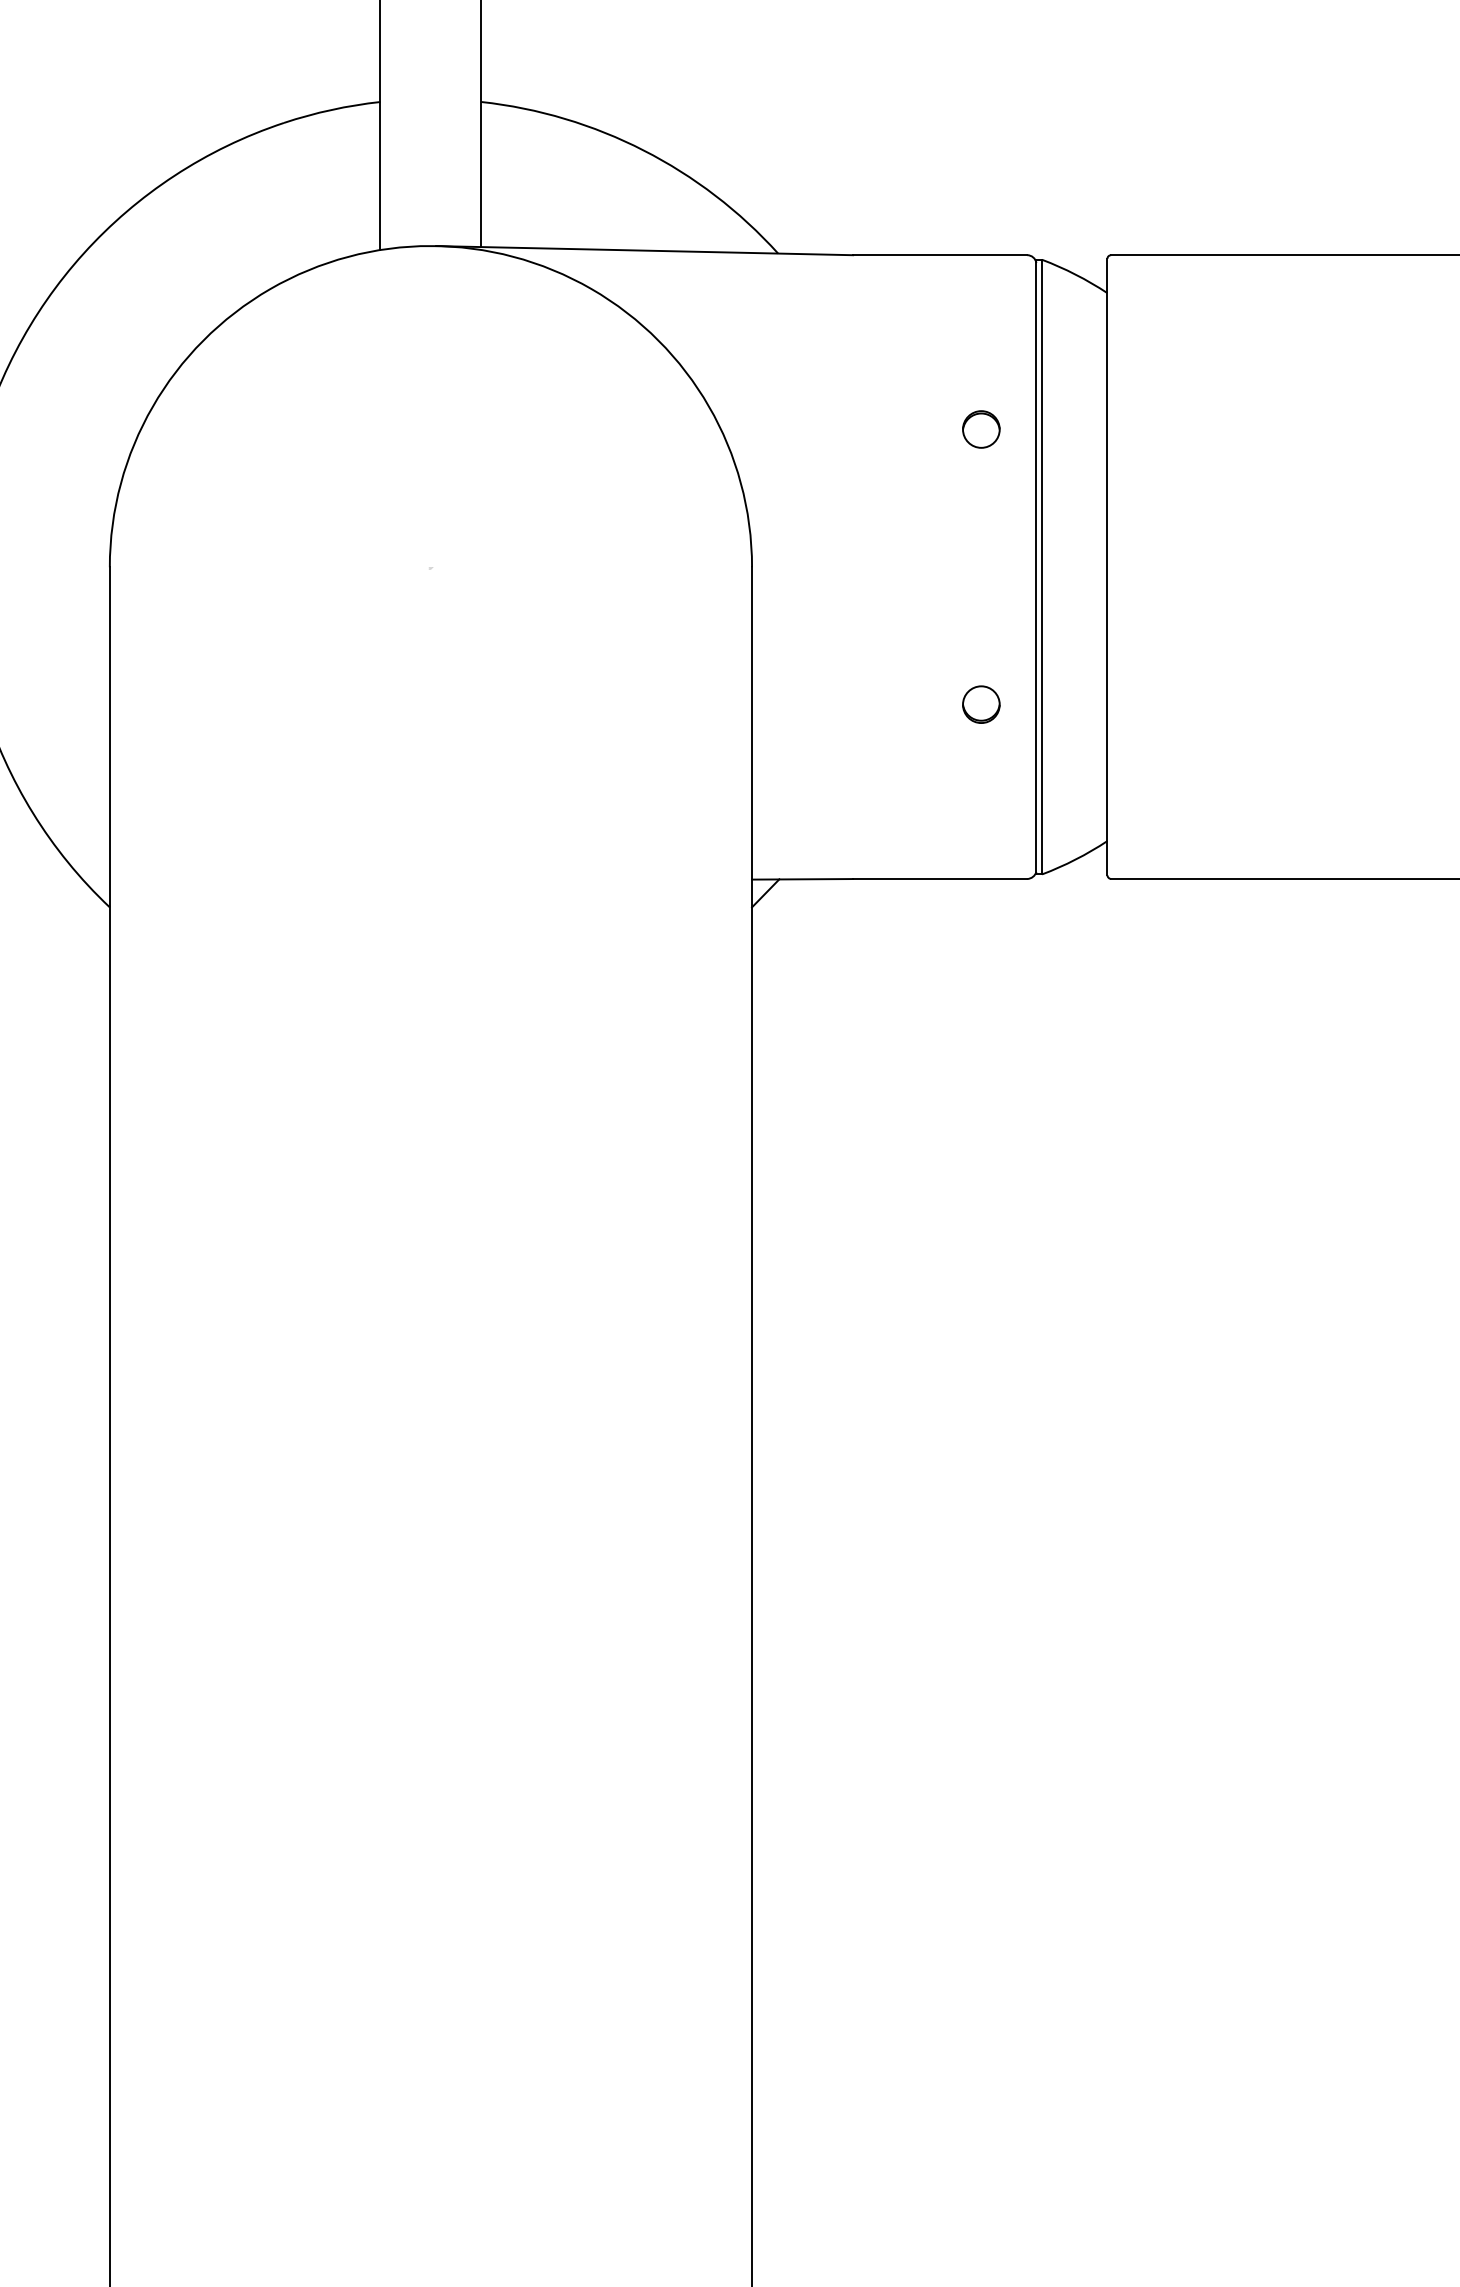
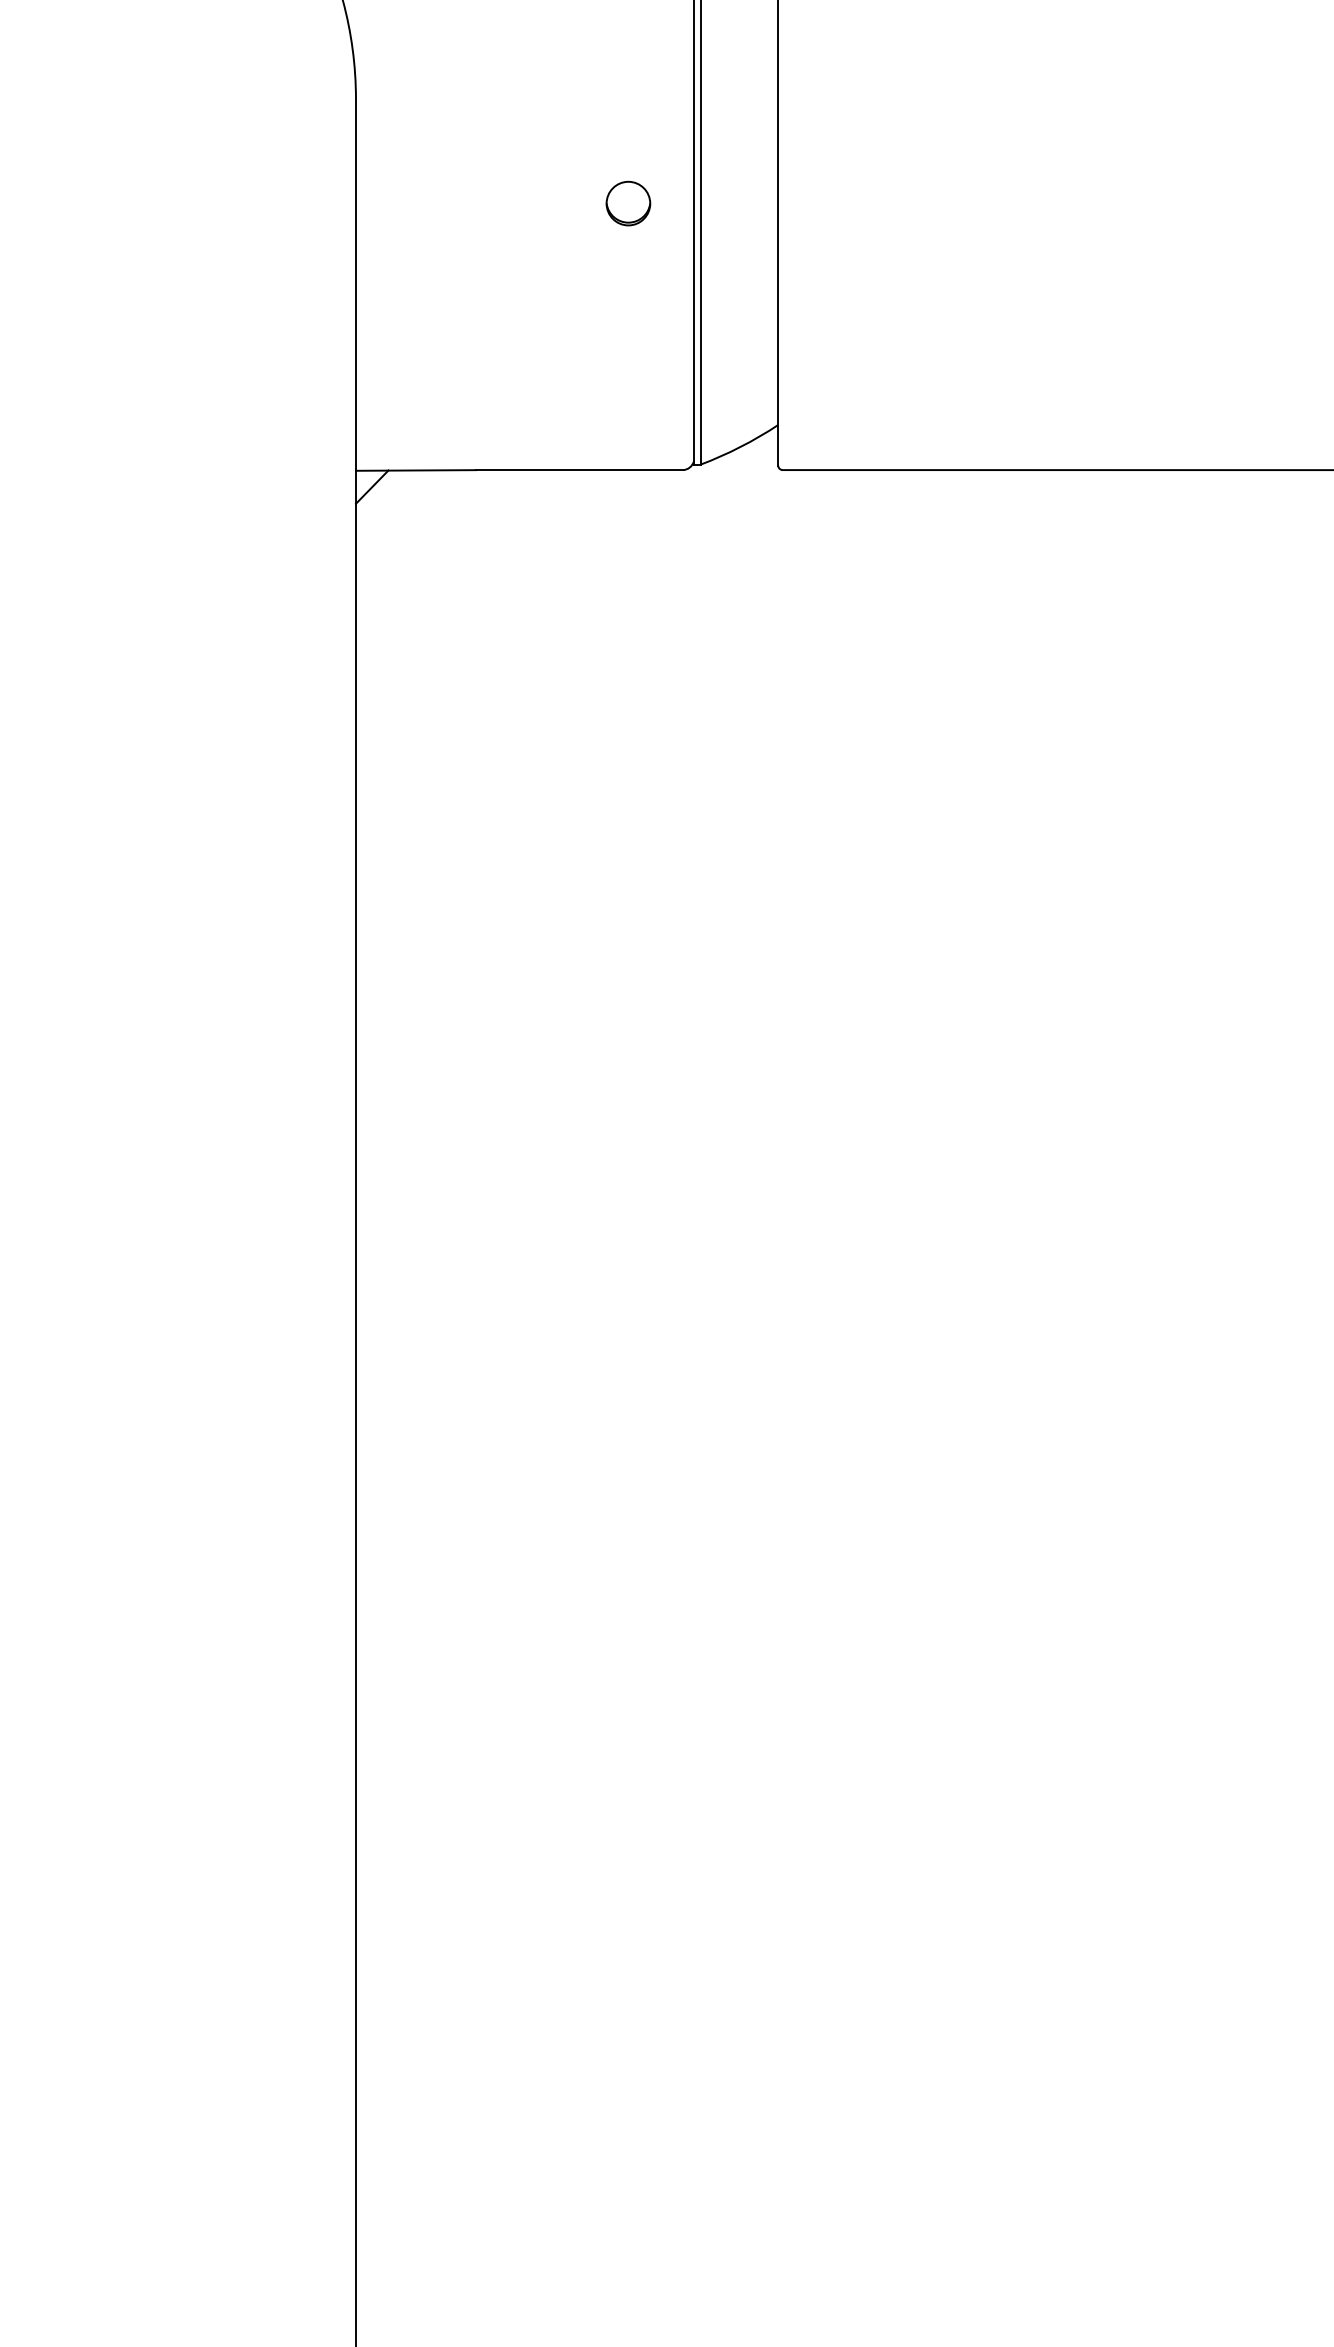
part: (981, 704) -> (628, 203), moved

